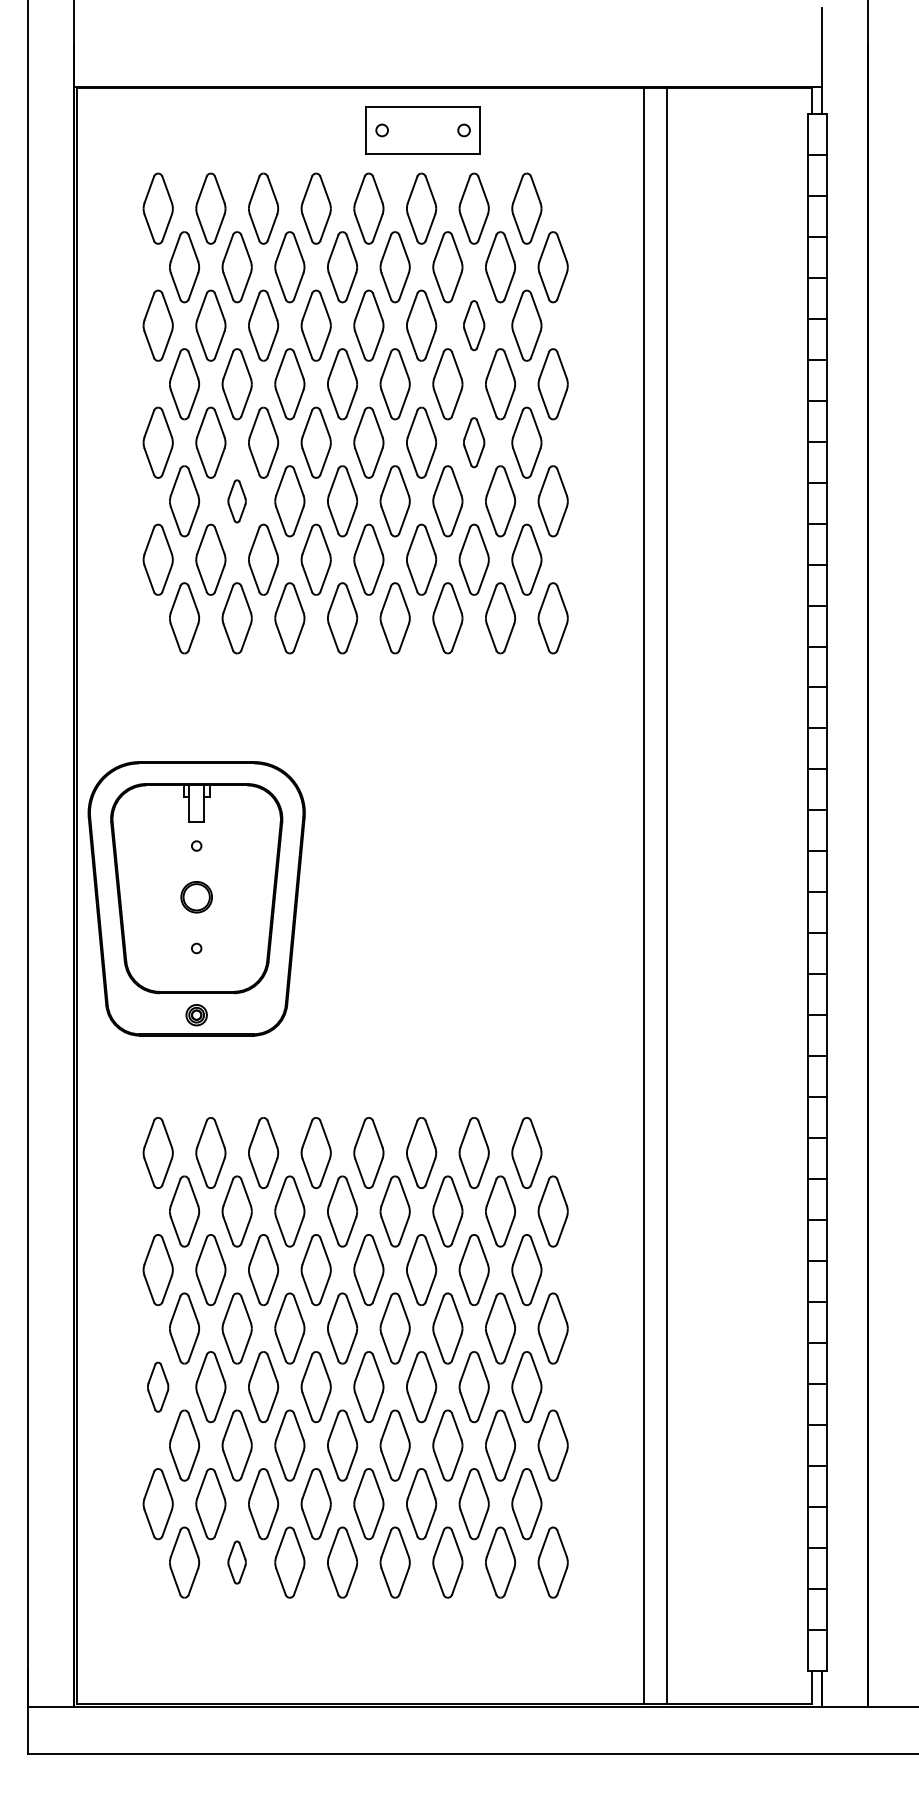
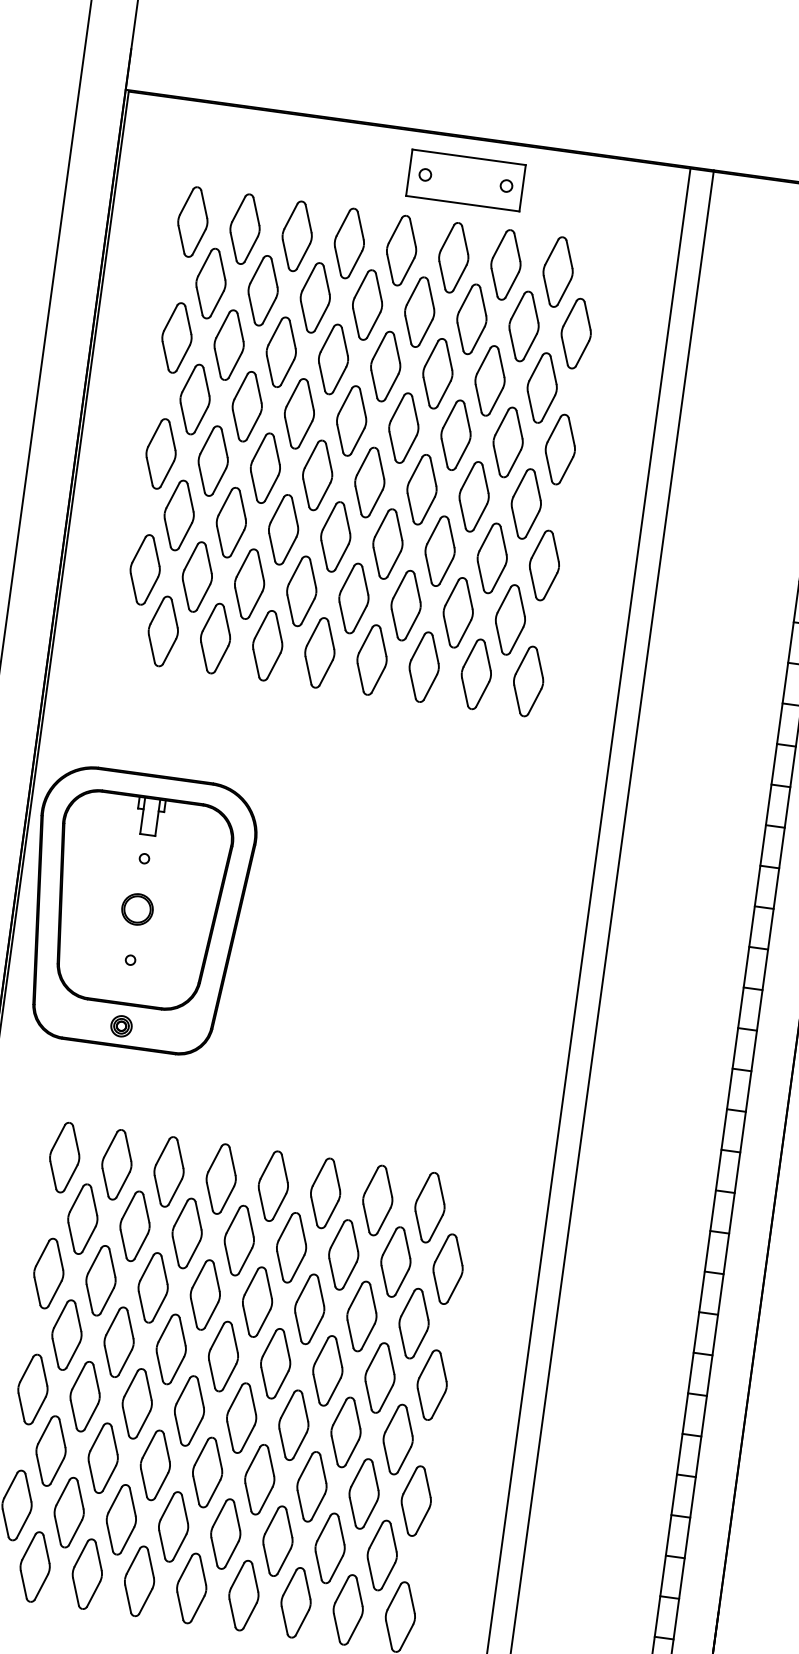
part: (473, 325) -> (489, 380), size x1.43
part: (473, 442) -> (473, 496), size x1.43
part: (236, 501) -> (230, 522), size x1.67
part: (157, 1387) -> (32, 1389), size x1.43
part: (236, 1562) -> (86, 1573), size x1.67

